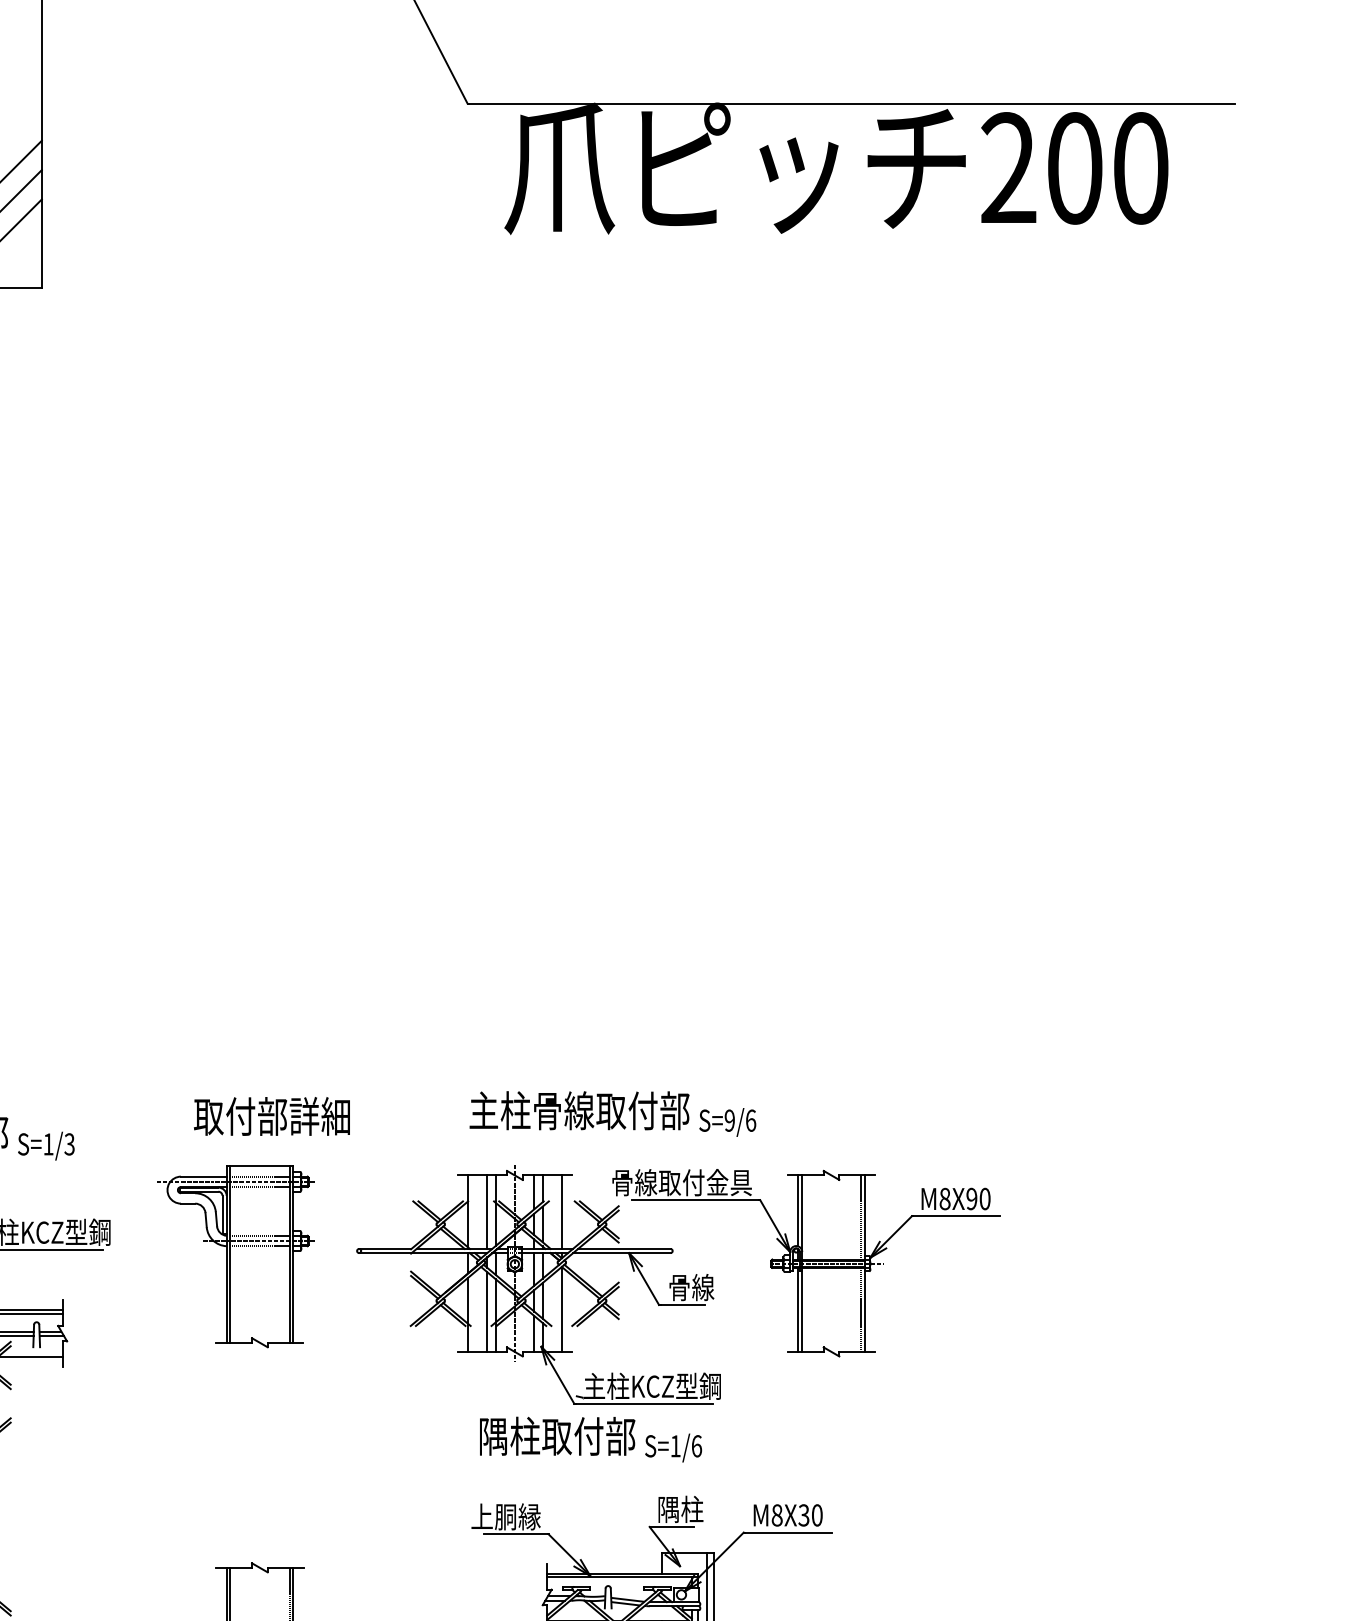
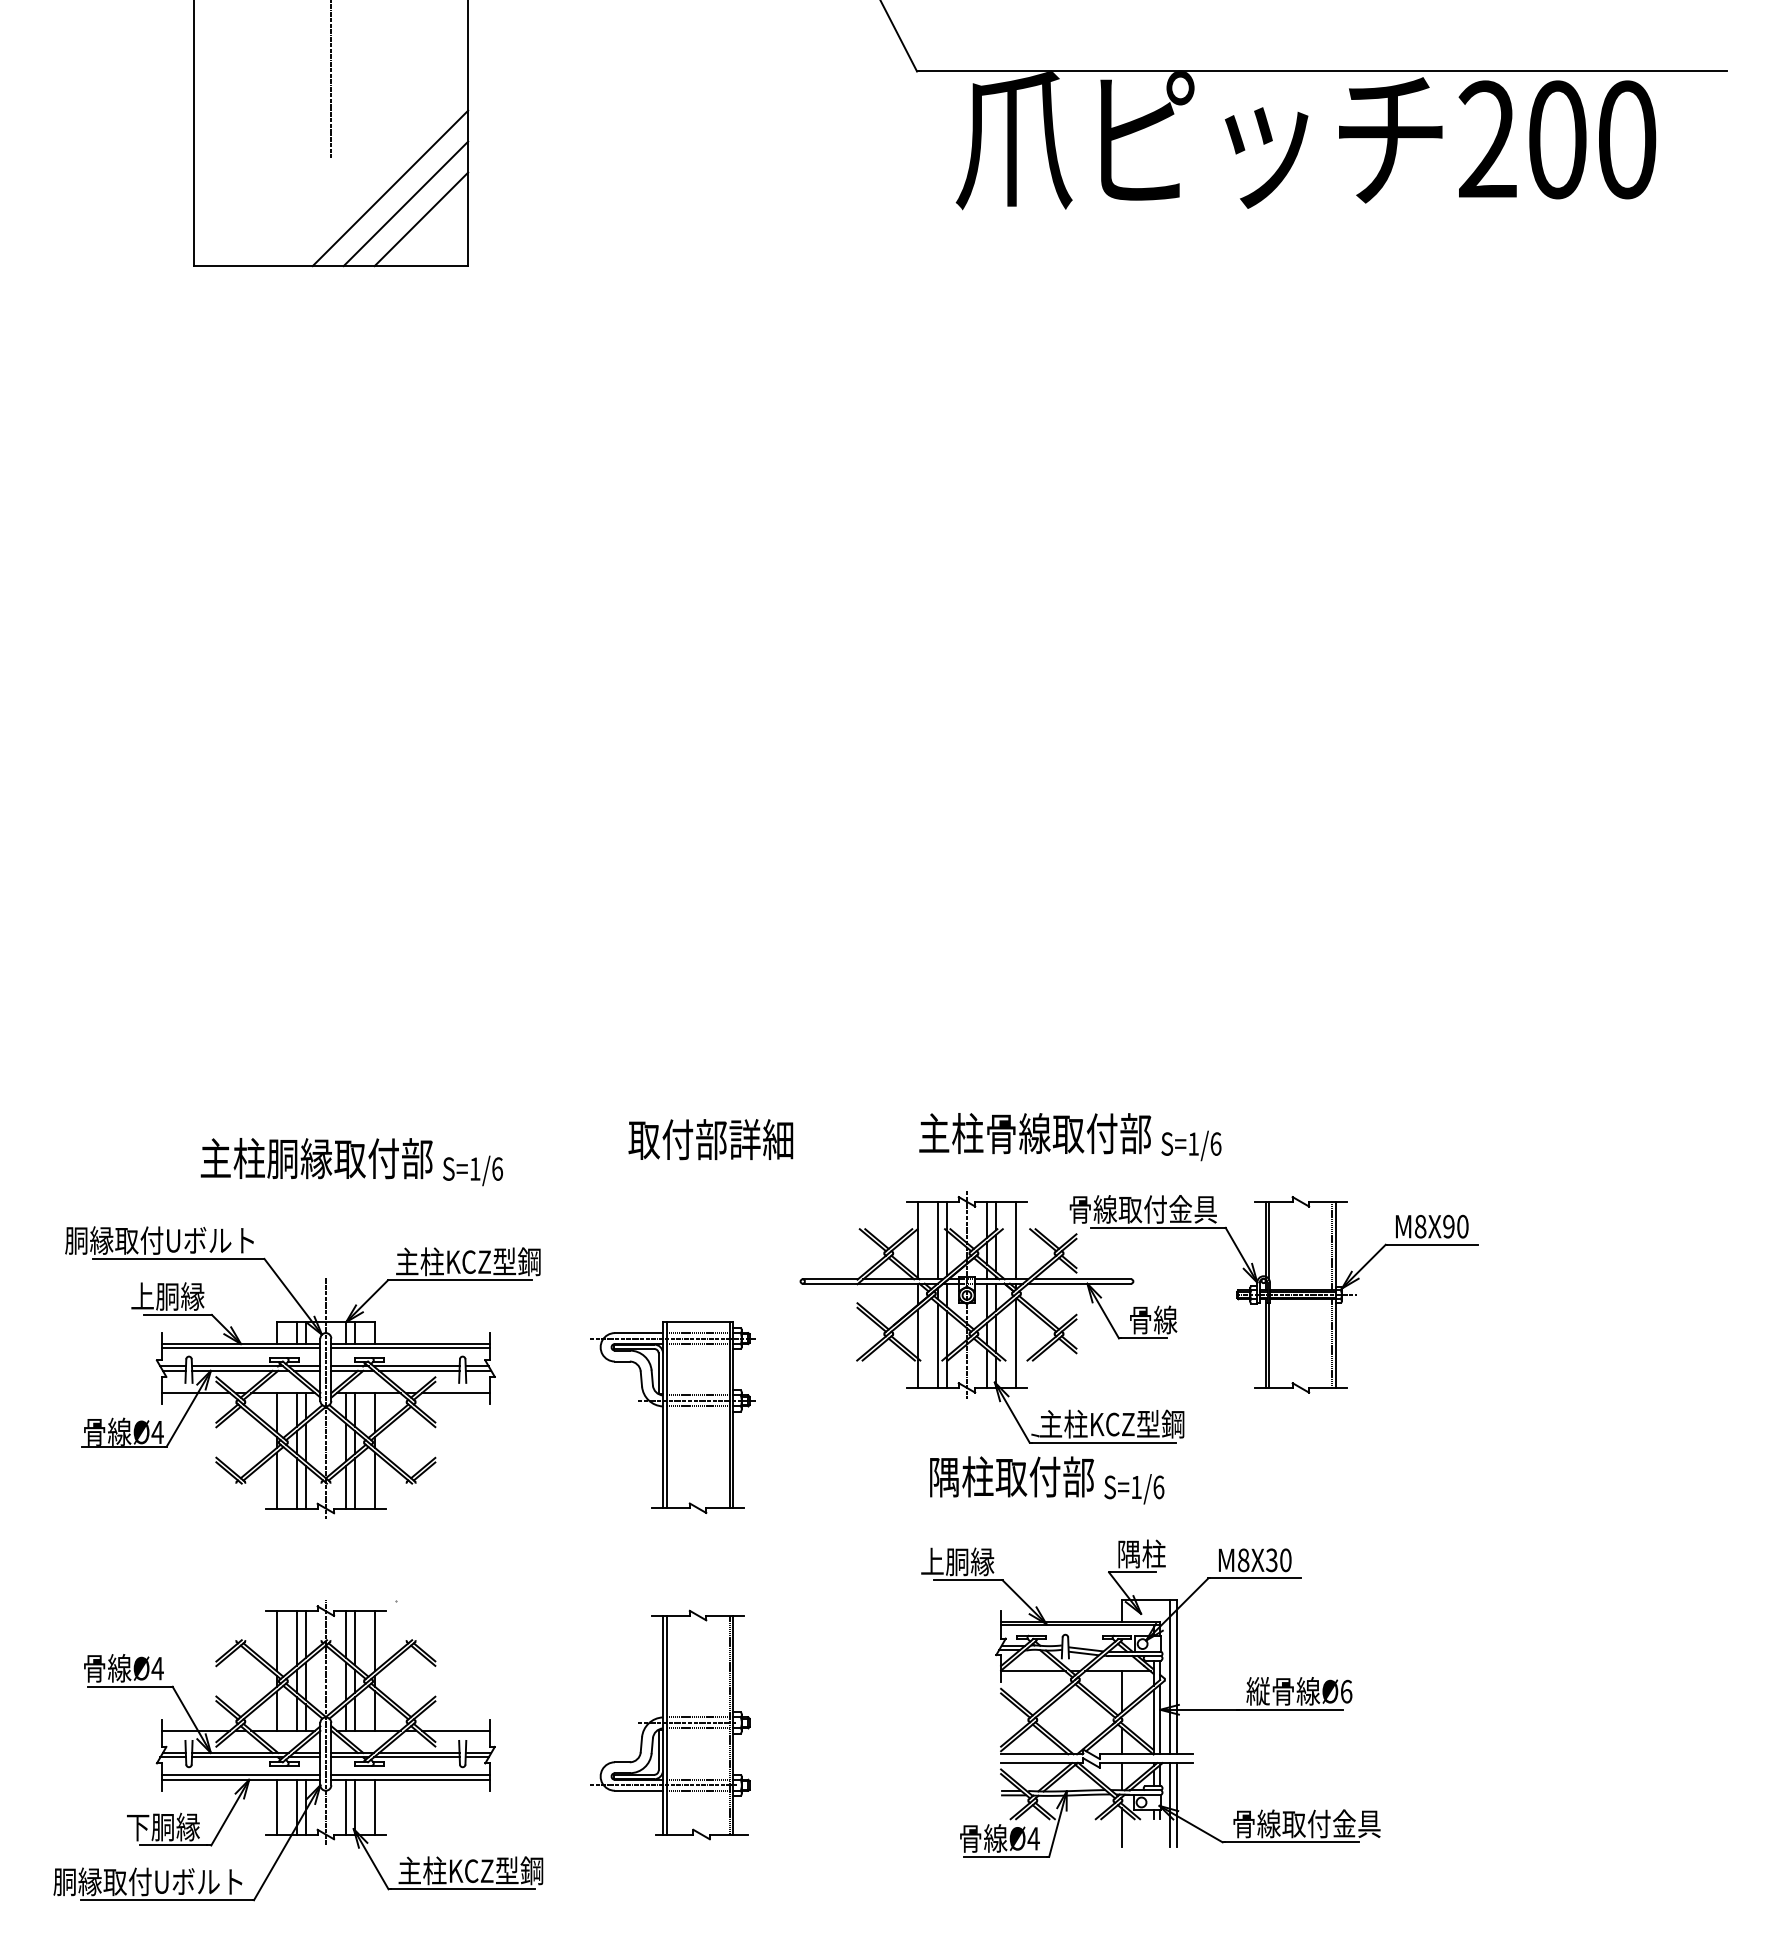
text: (729, 1120) -> (1193, 1143), S=9/6 -> S=1/6
text: (69, 1143) -> (497, 1168), S=1/3 -> S=1/6
part: (235, 1256) -> (672, 1417), moved

